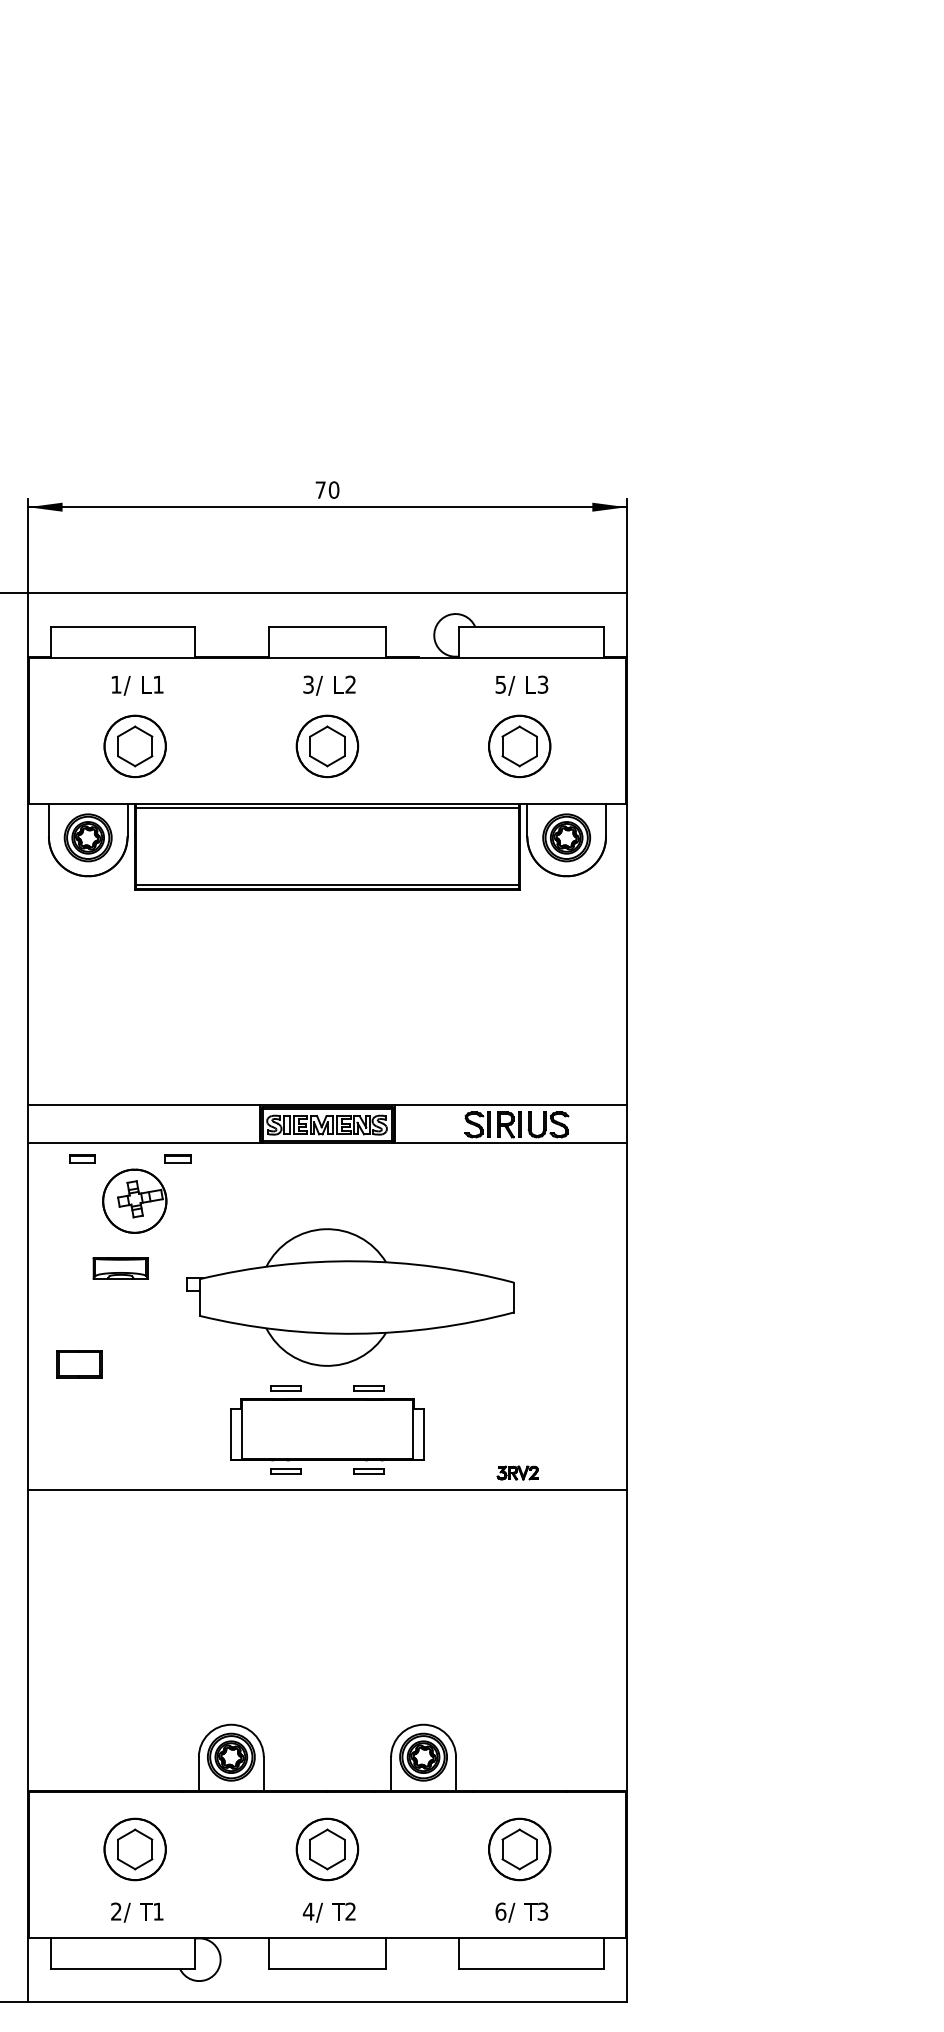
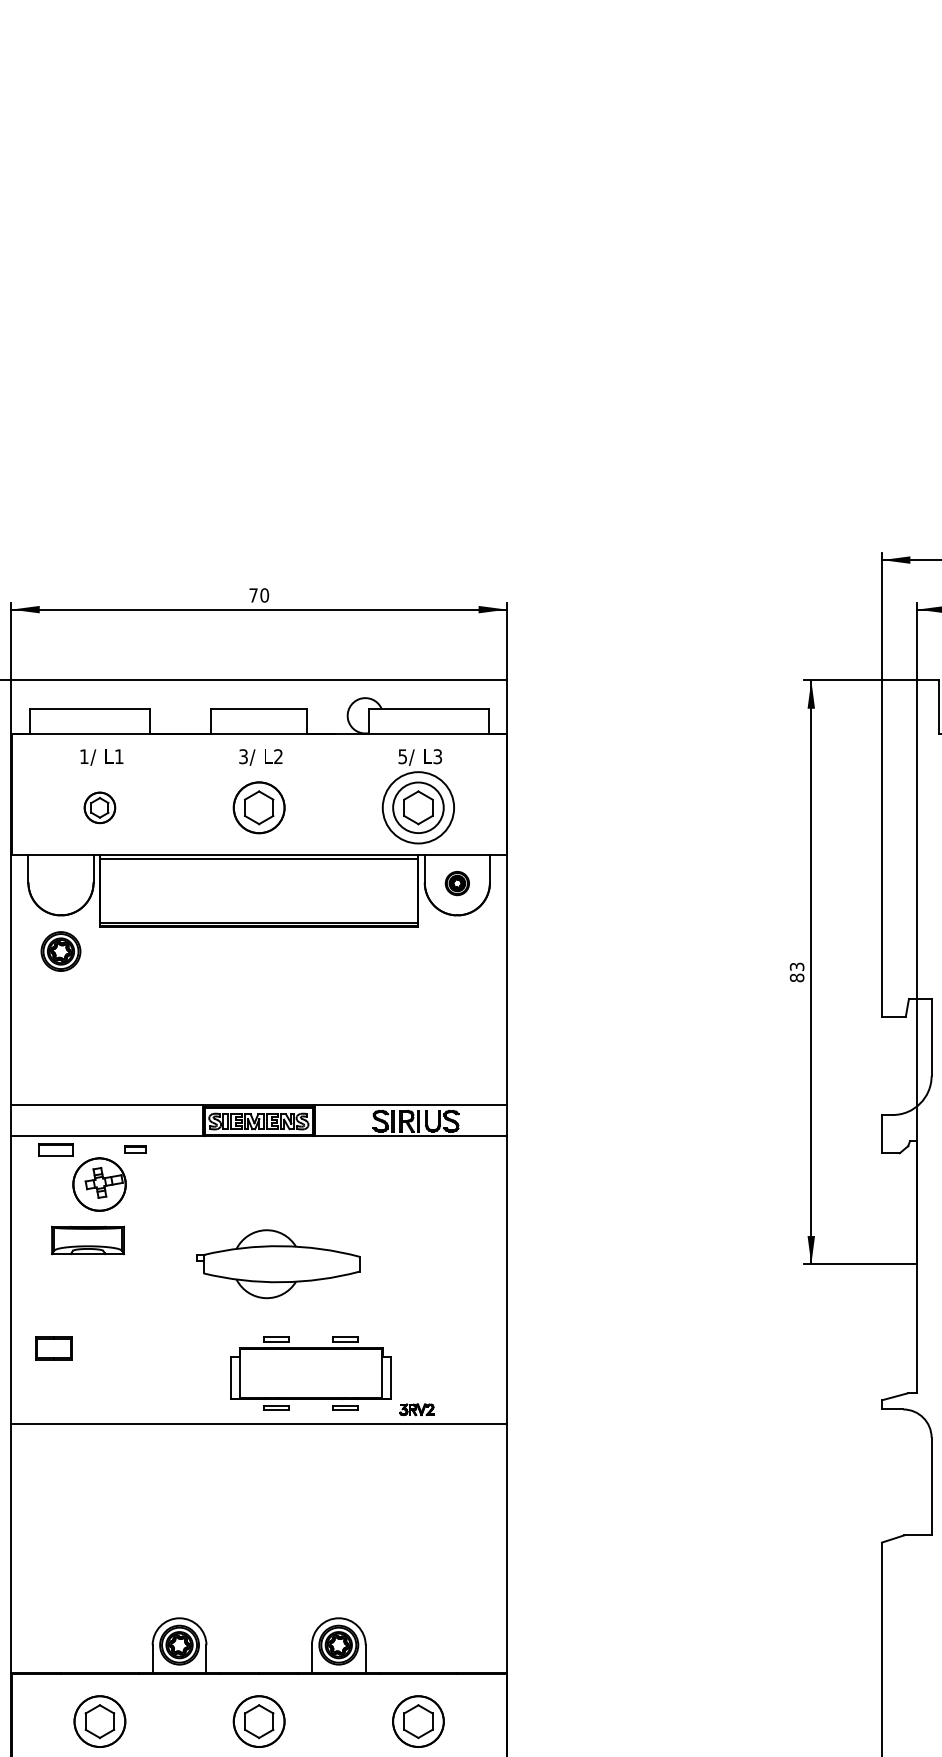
part: (134, 746) -> (99, 807), size x0.6
circle: (518, 746) -> (417, 807), size x1.4
part: (87, 837) -> (60, 951), moved
part: (566, 837) -> (457, 883), size x0.6
part: (82, 1158) -> (56, 1149), size x1.6
part: (120, 1267) -> (87, 1239), size x1.6
part: (350, 1296) -> (278, 1263), size x0.6
part: (79, 1364) -> (53, 1348), moved
part: (326, 1429) -> (310, 1373), moved

